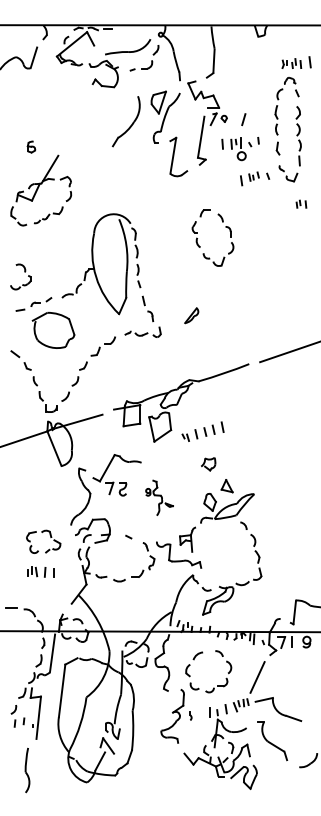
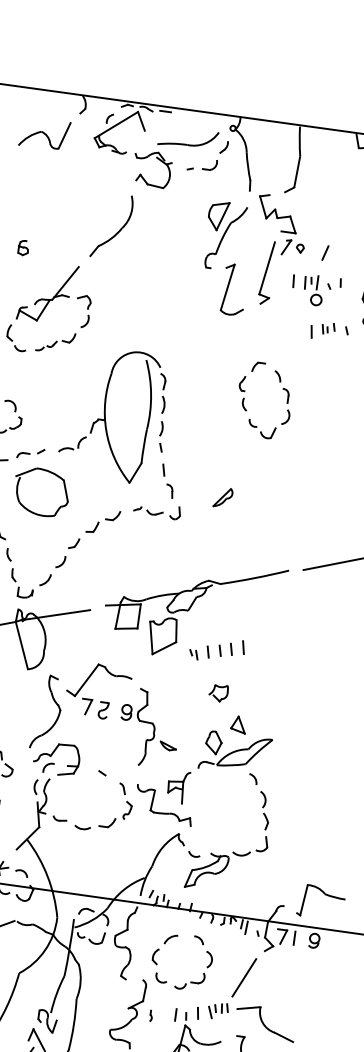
part: (130, 125) -> (116, 232), moved
part: (31, 146) -> (23, 247), moved
part: (159, 497) -> (149, 727), size x1.67

